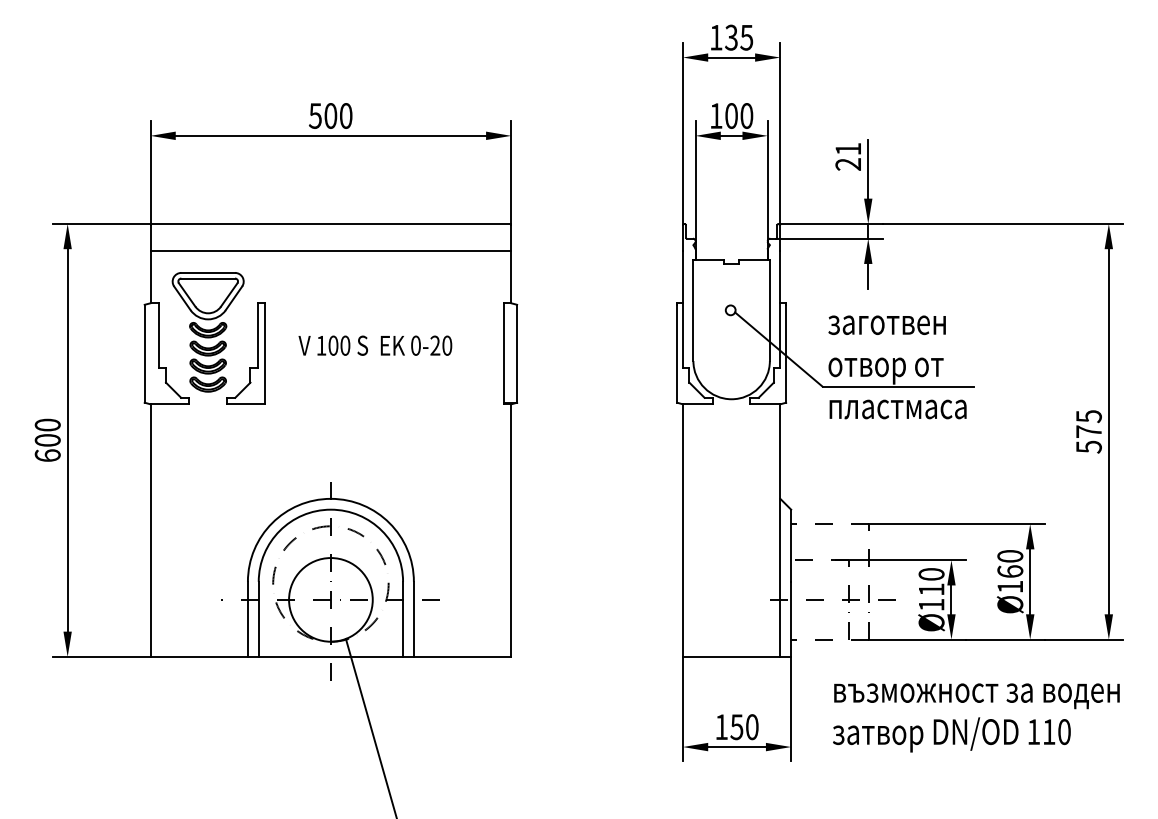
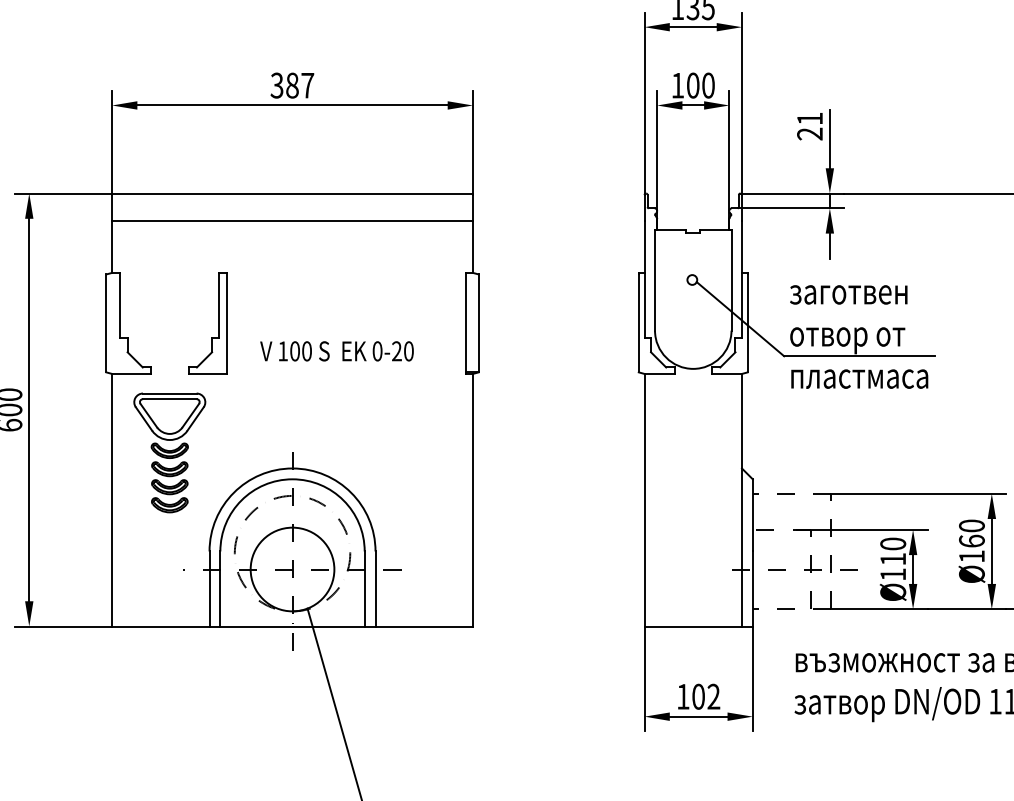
text: (330, 115) -> (292, 85), 500 -> 387
part: (207, 332) -> (169, 453), moved
text: (375, 345) -> (337, 351), moved
text: (744, 727) -> (706, 697), 150 -> 102

